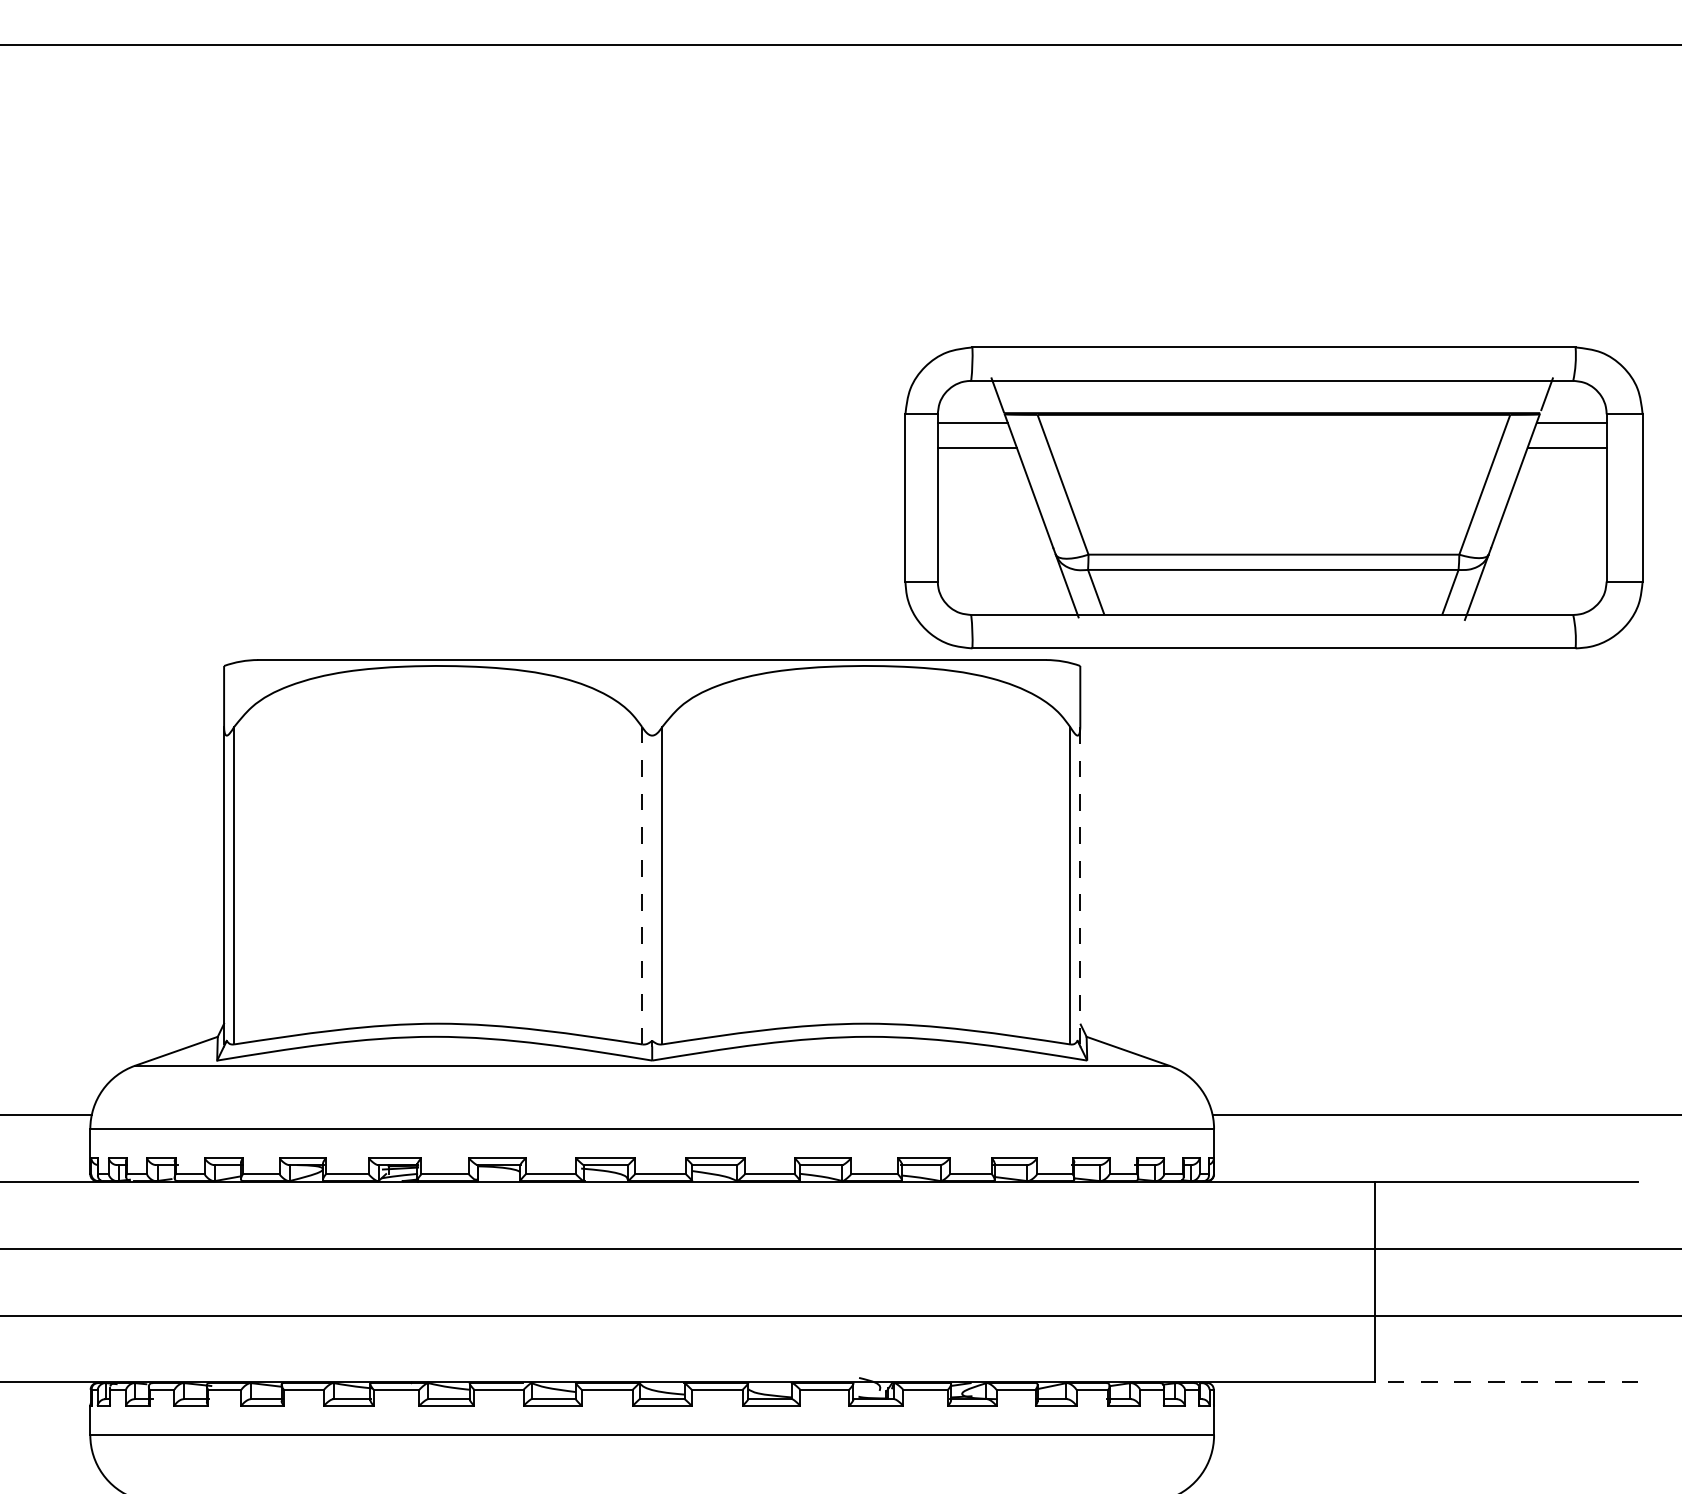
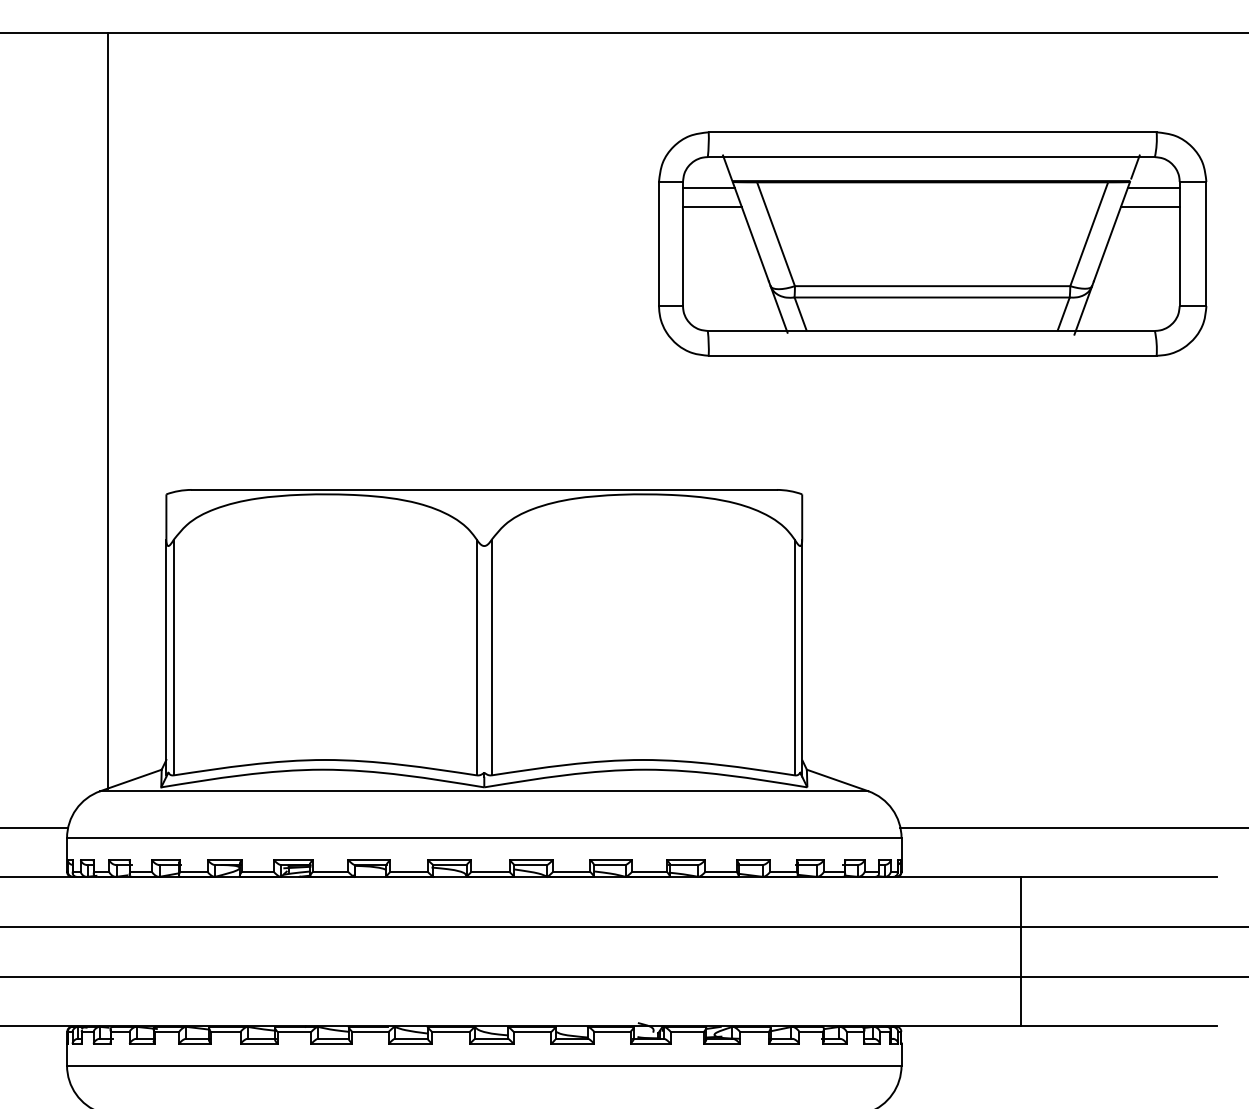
part: (1273, 497) -> (932, 243), moved
line: (144, 553) -> (107, 410), added
line: (642, 885) -> (477, 657), dashed -> solid
line: (1080, 885) -> (802, 657), dashed -> solid
line: (1506, 1382) -> (1118, 1026), dashed -> solid

